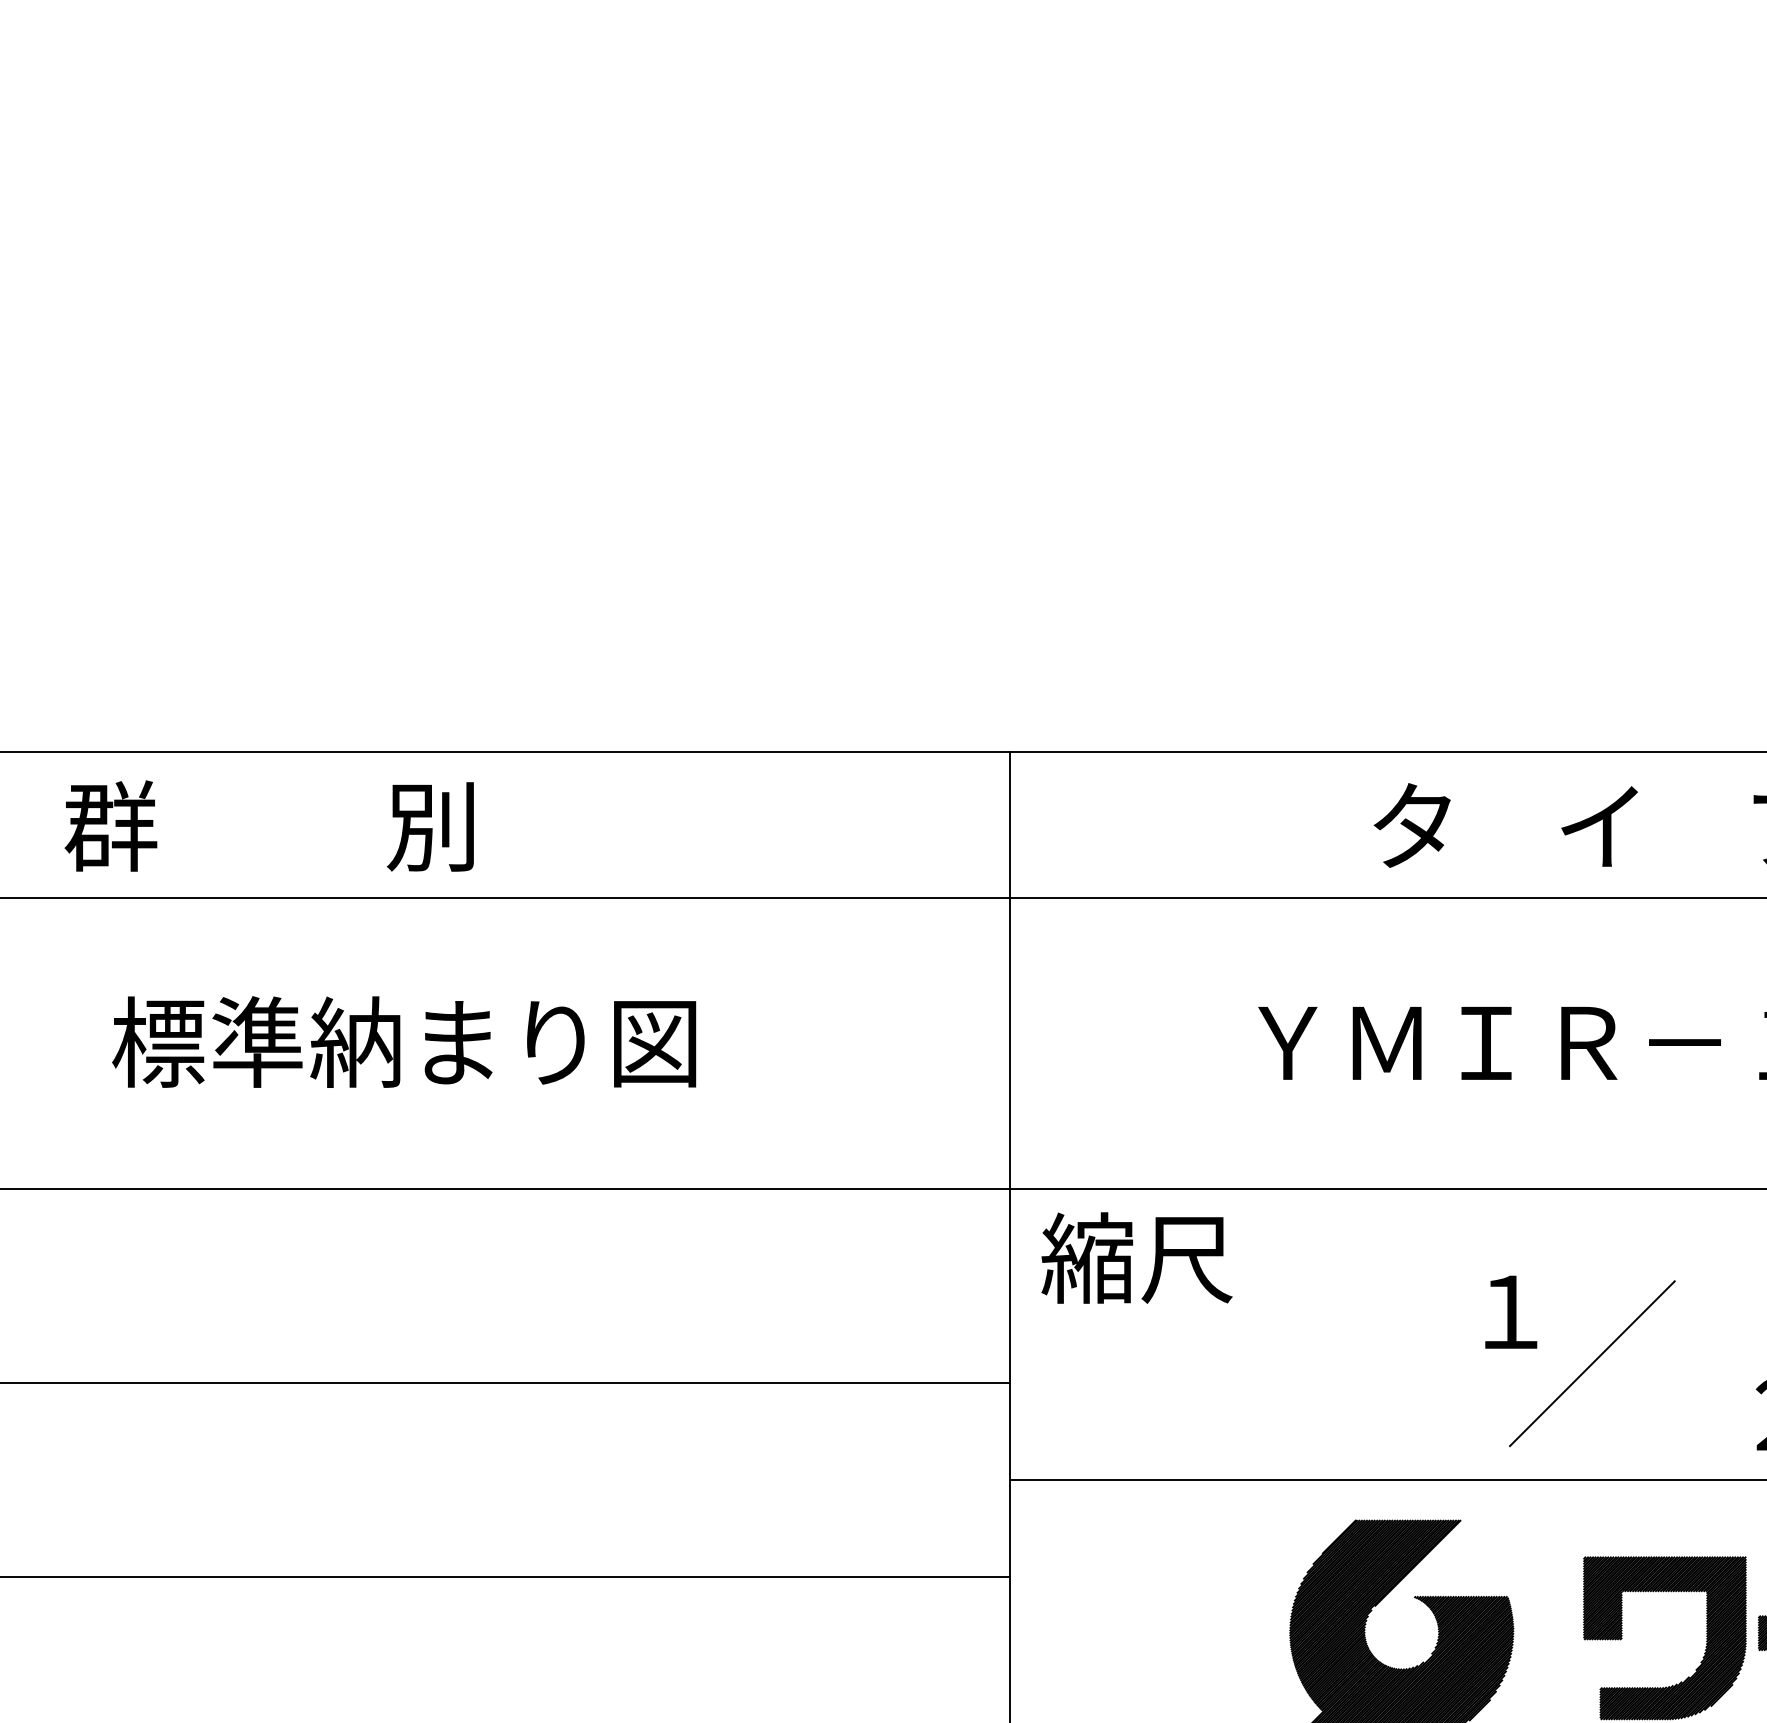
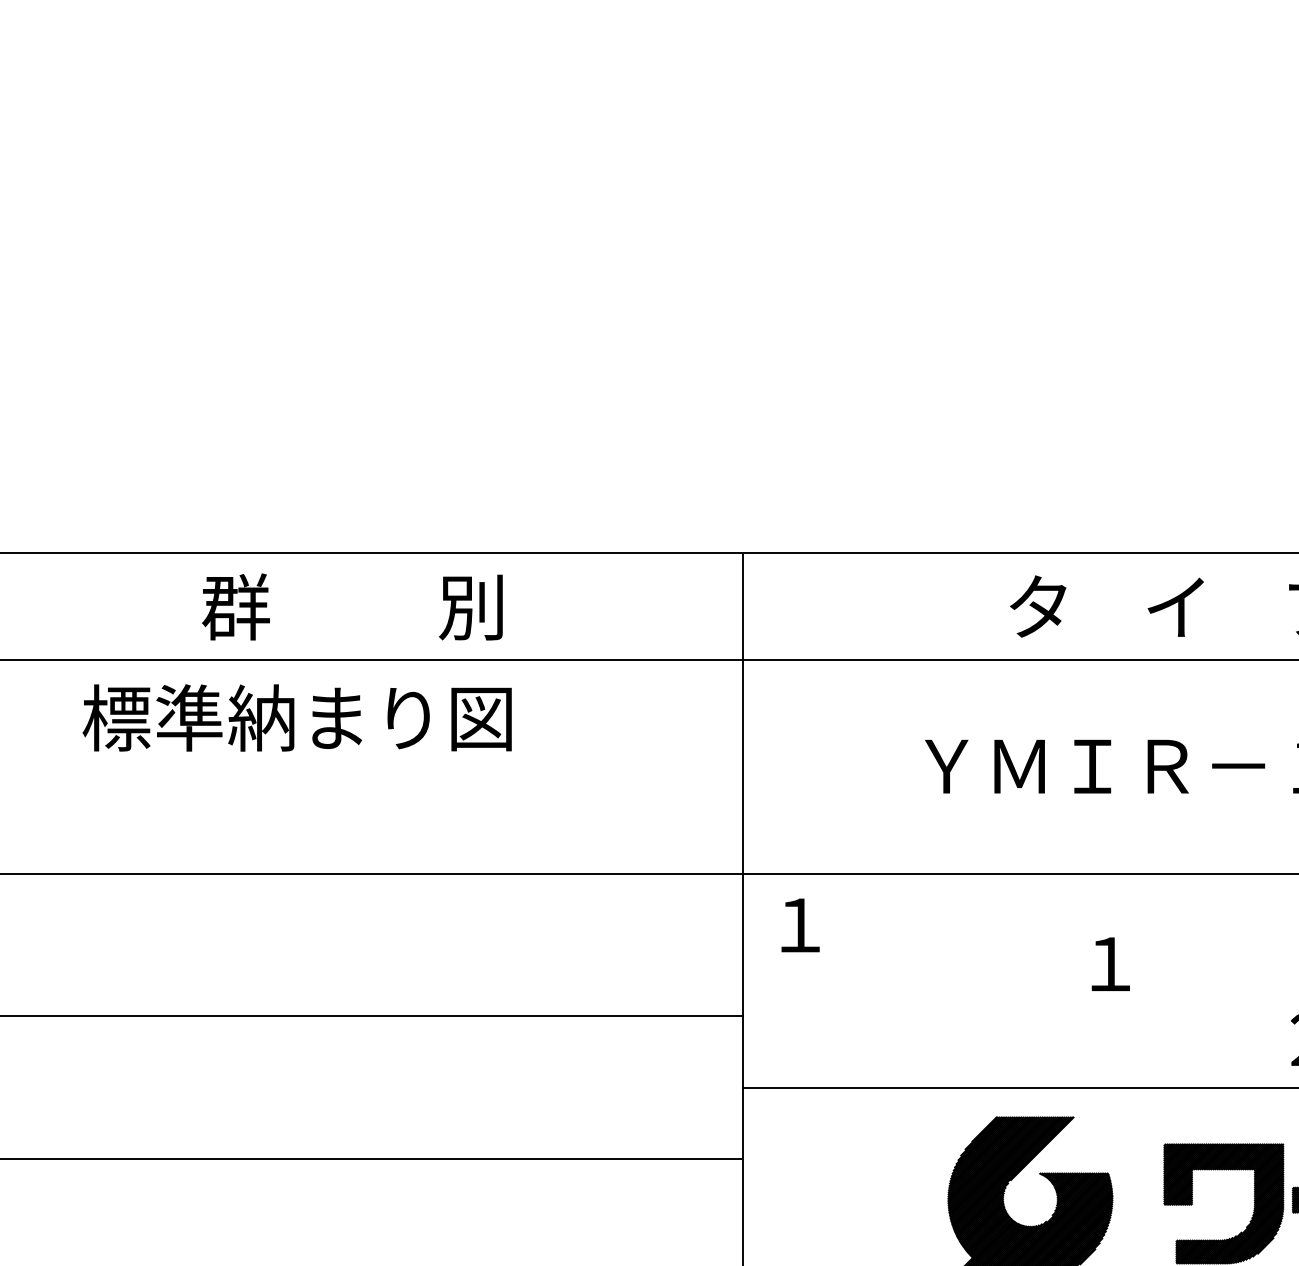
text: (268, 825) -> (351, 606), moved
text: (404, 1041) -> (297, 717), moved
text: (1136, 1257) -> (835, 924), 縮尺 -> １
line: (1591, 1363) -> (1169, 1001), removed

